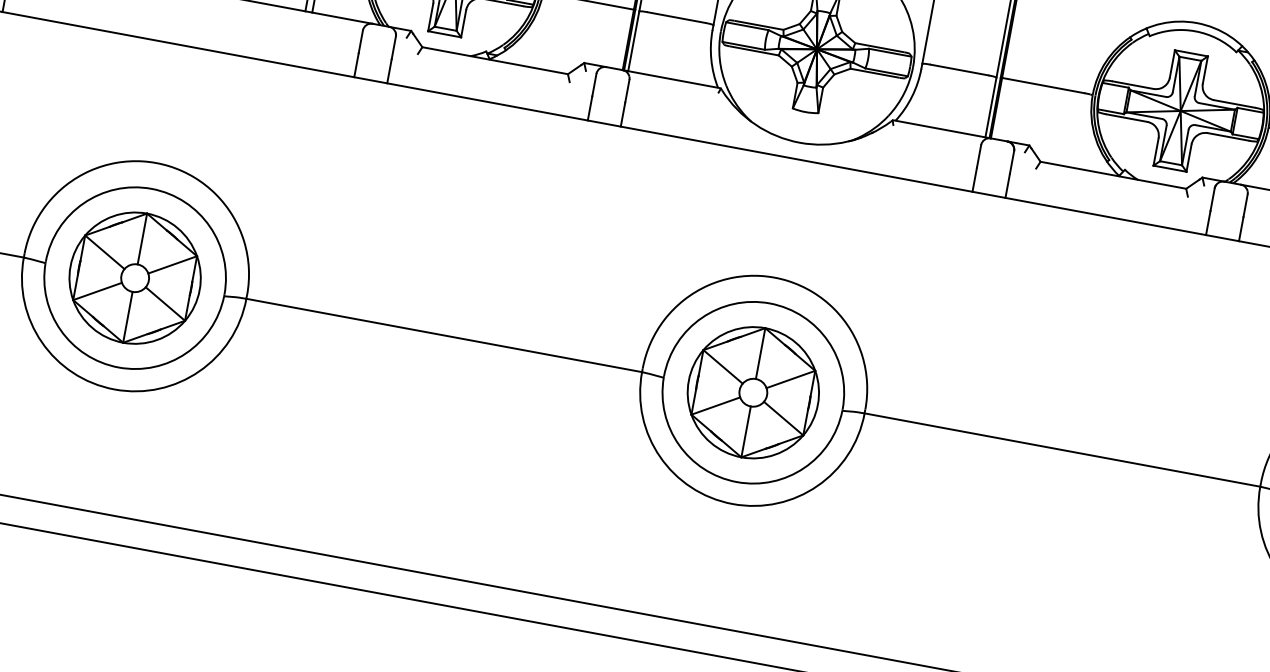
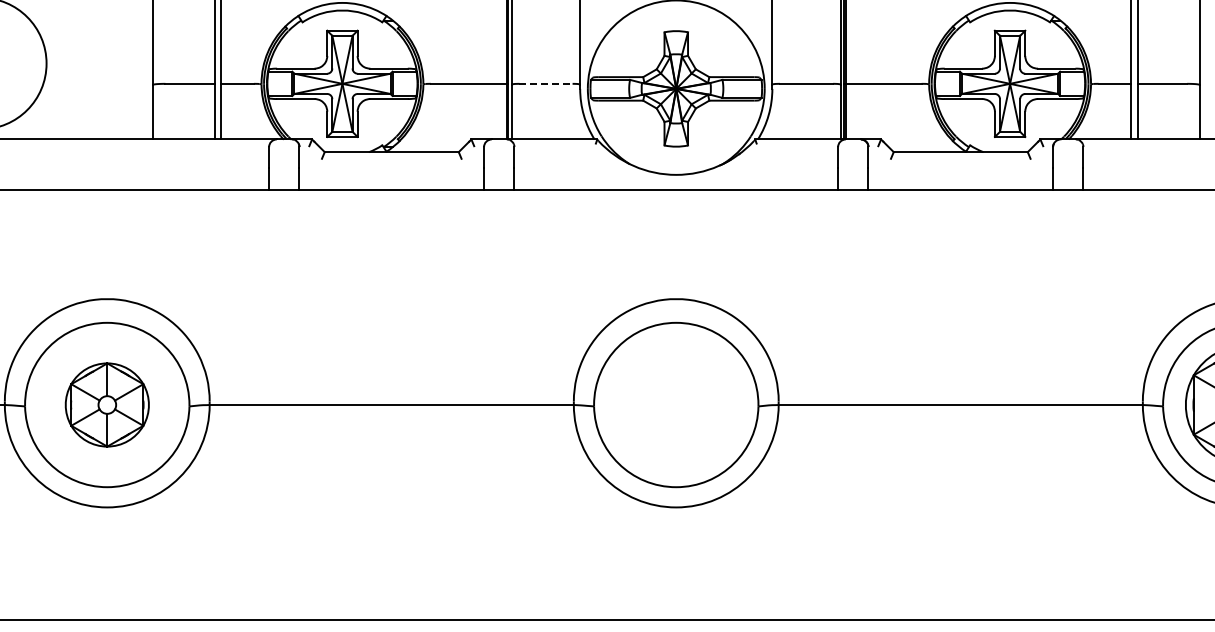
line: (677, 17) -> (546, 83), solid -> dashed
part: (135, 277) -> (107, 404), size x0.7
part: (753, 392) -> (676, 404), removed

